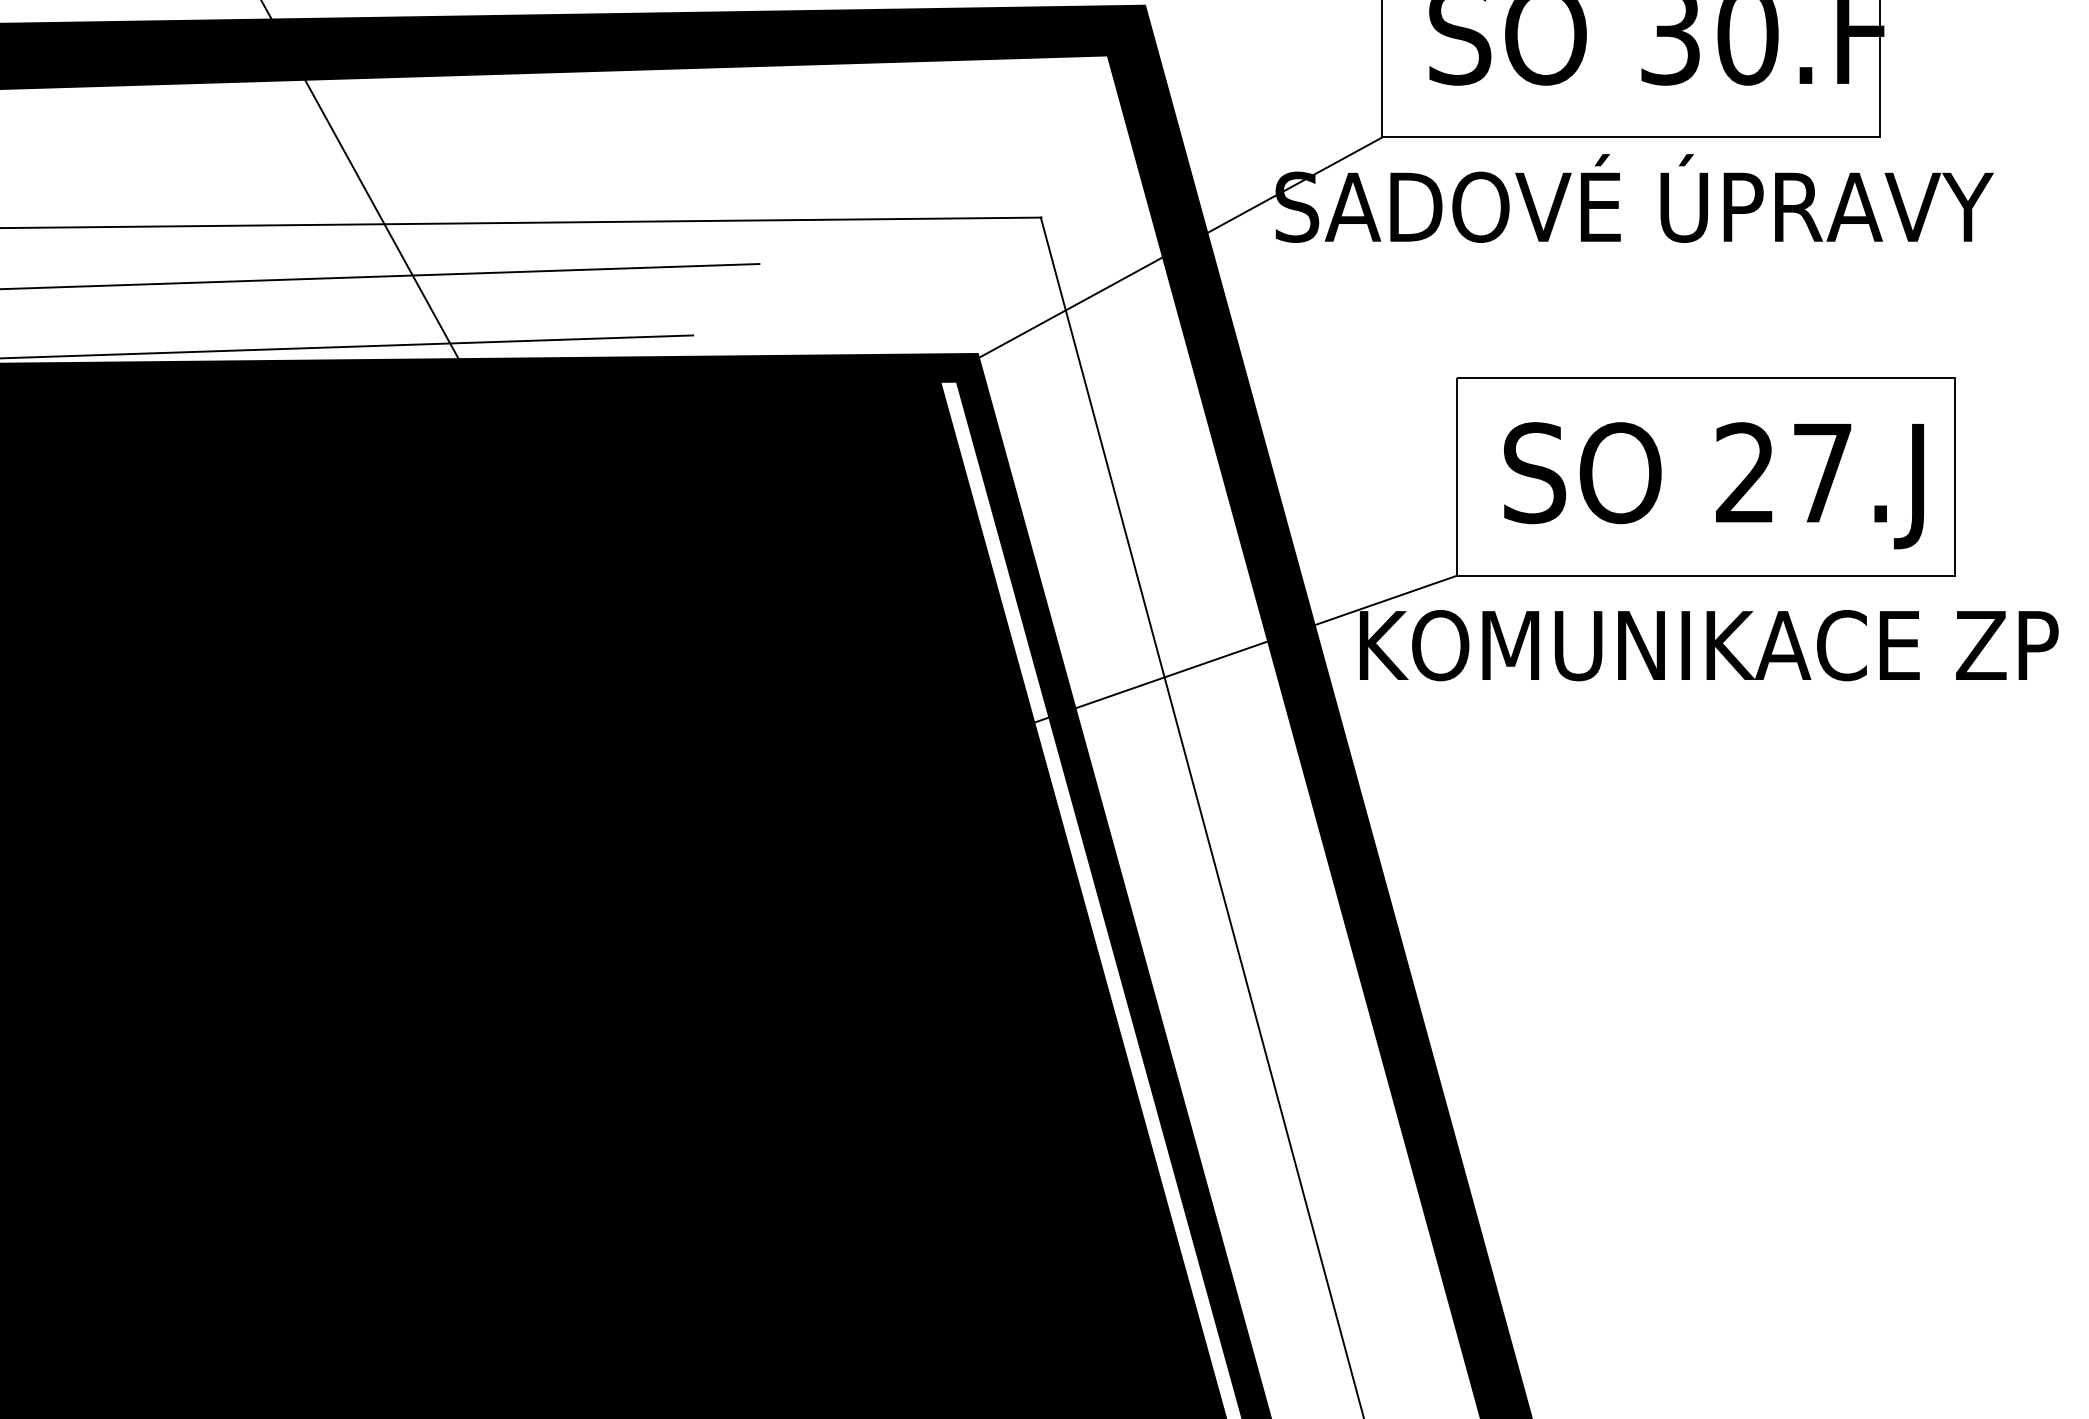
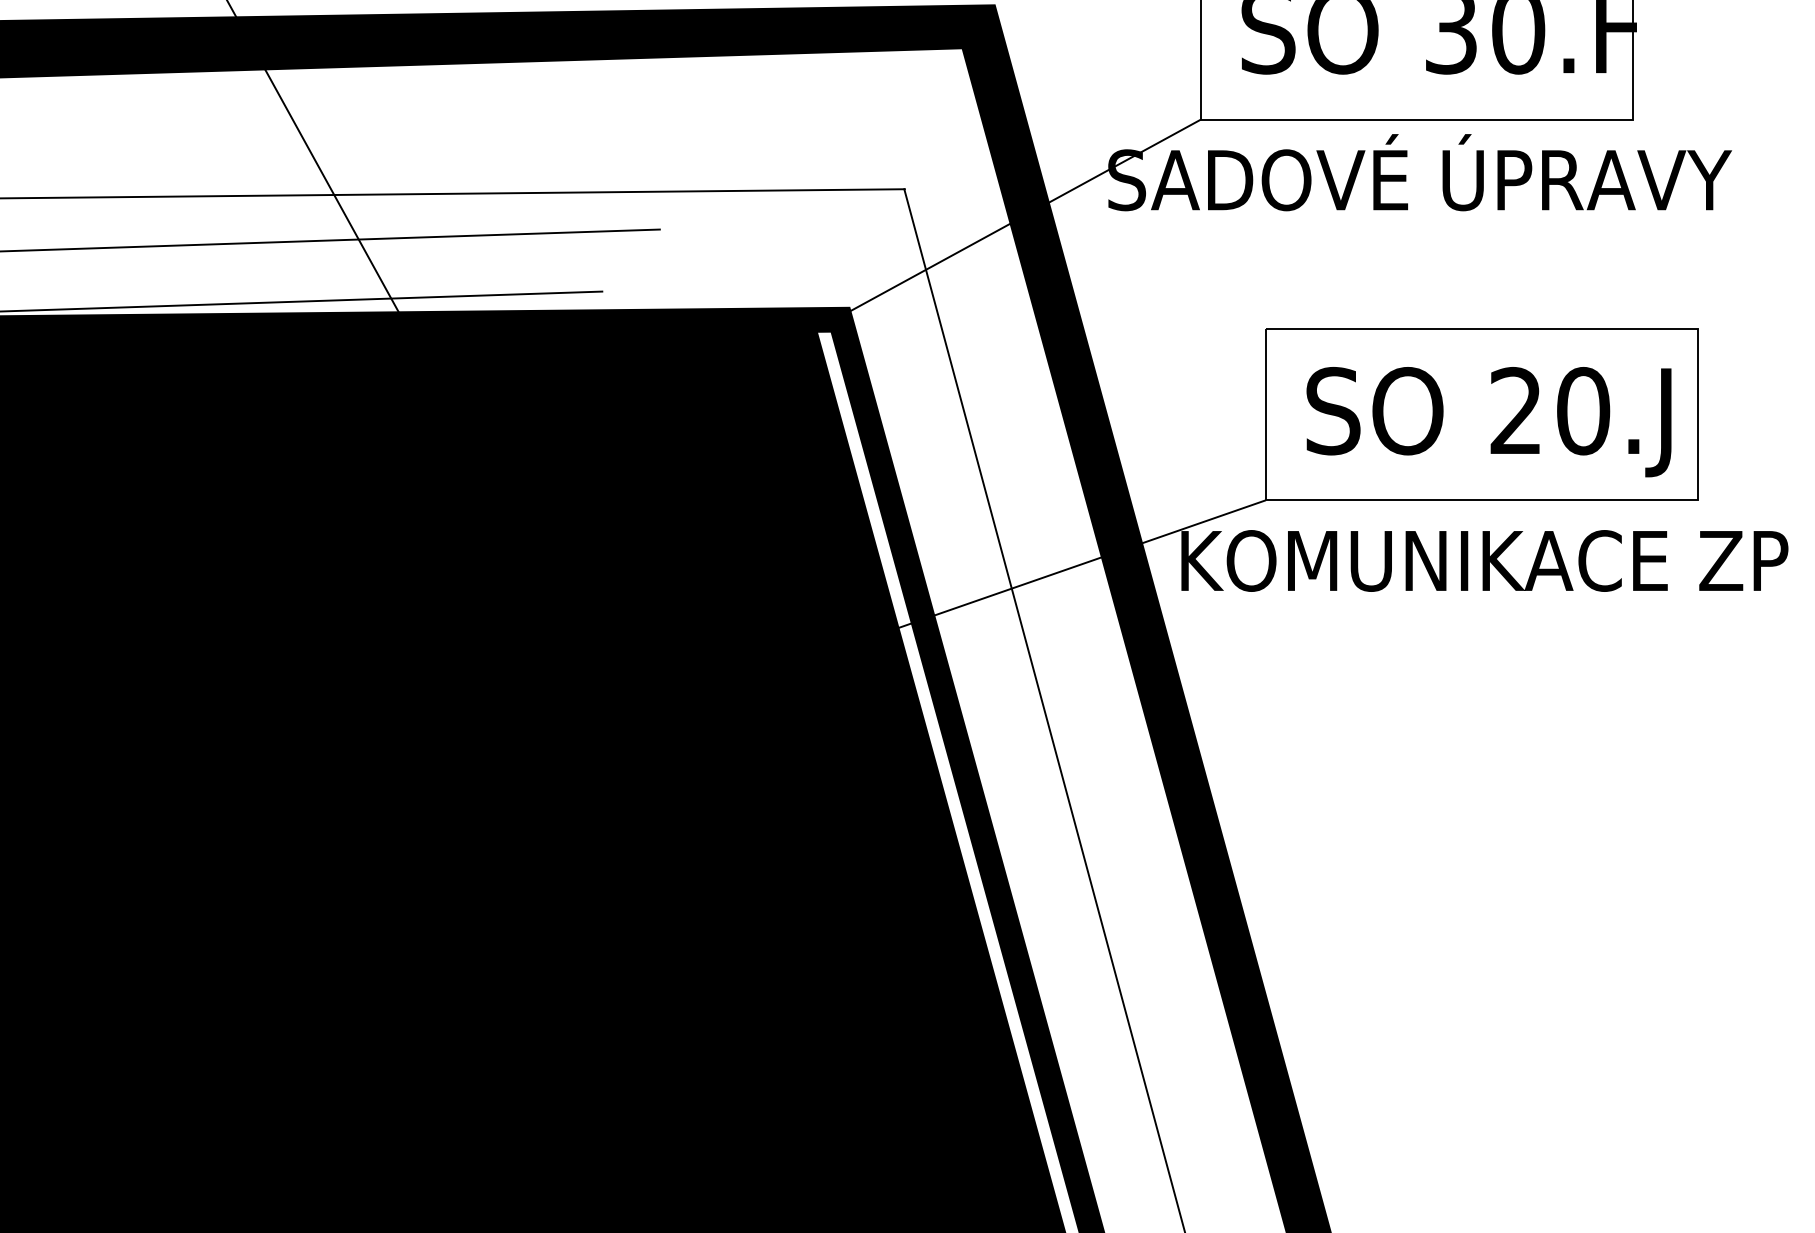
text: (1822, 473) -> (1583, 411), 27.J -> 20.J

